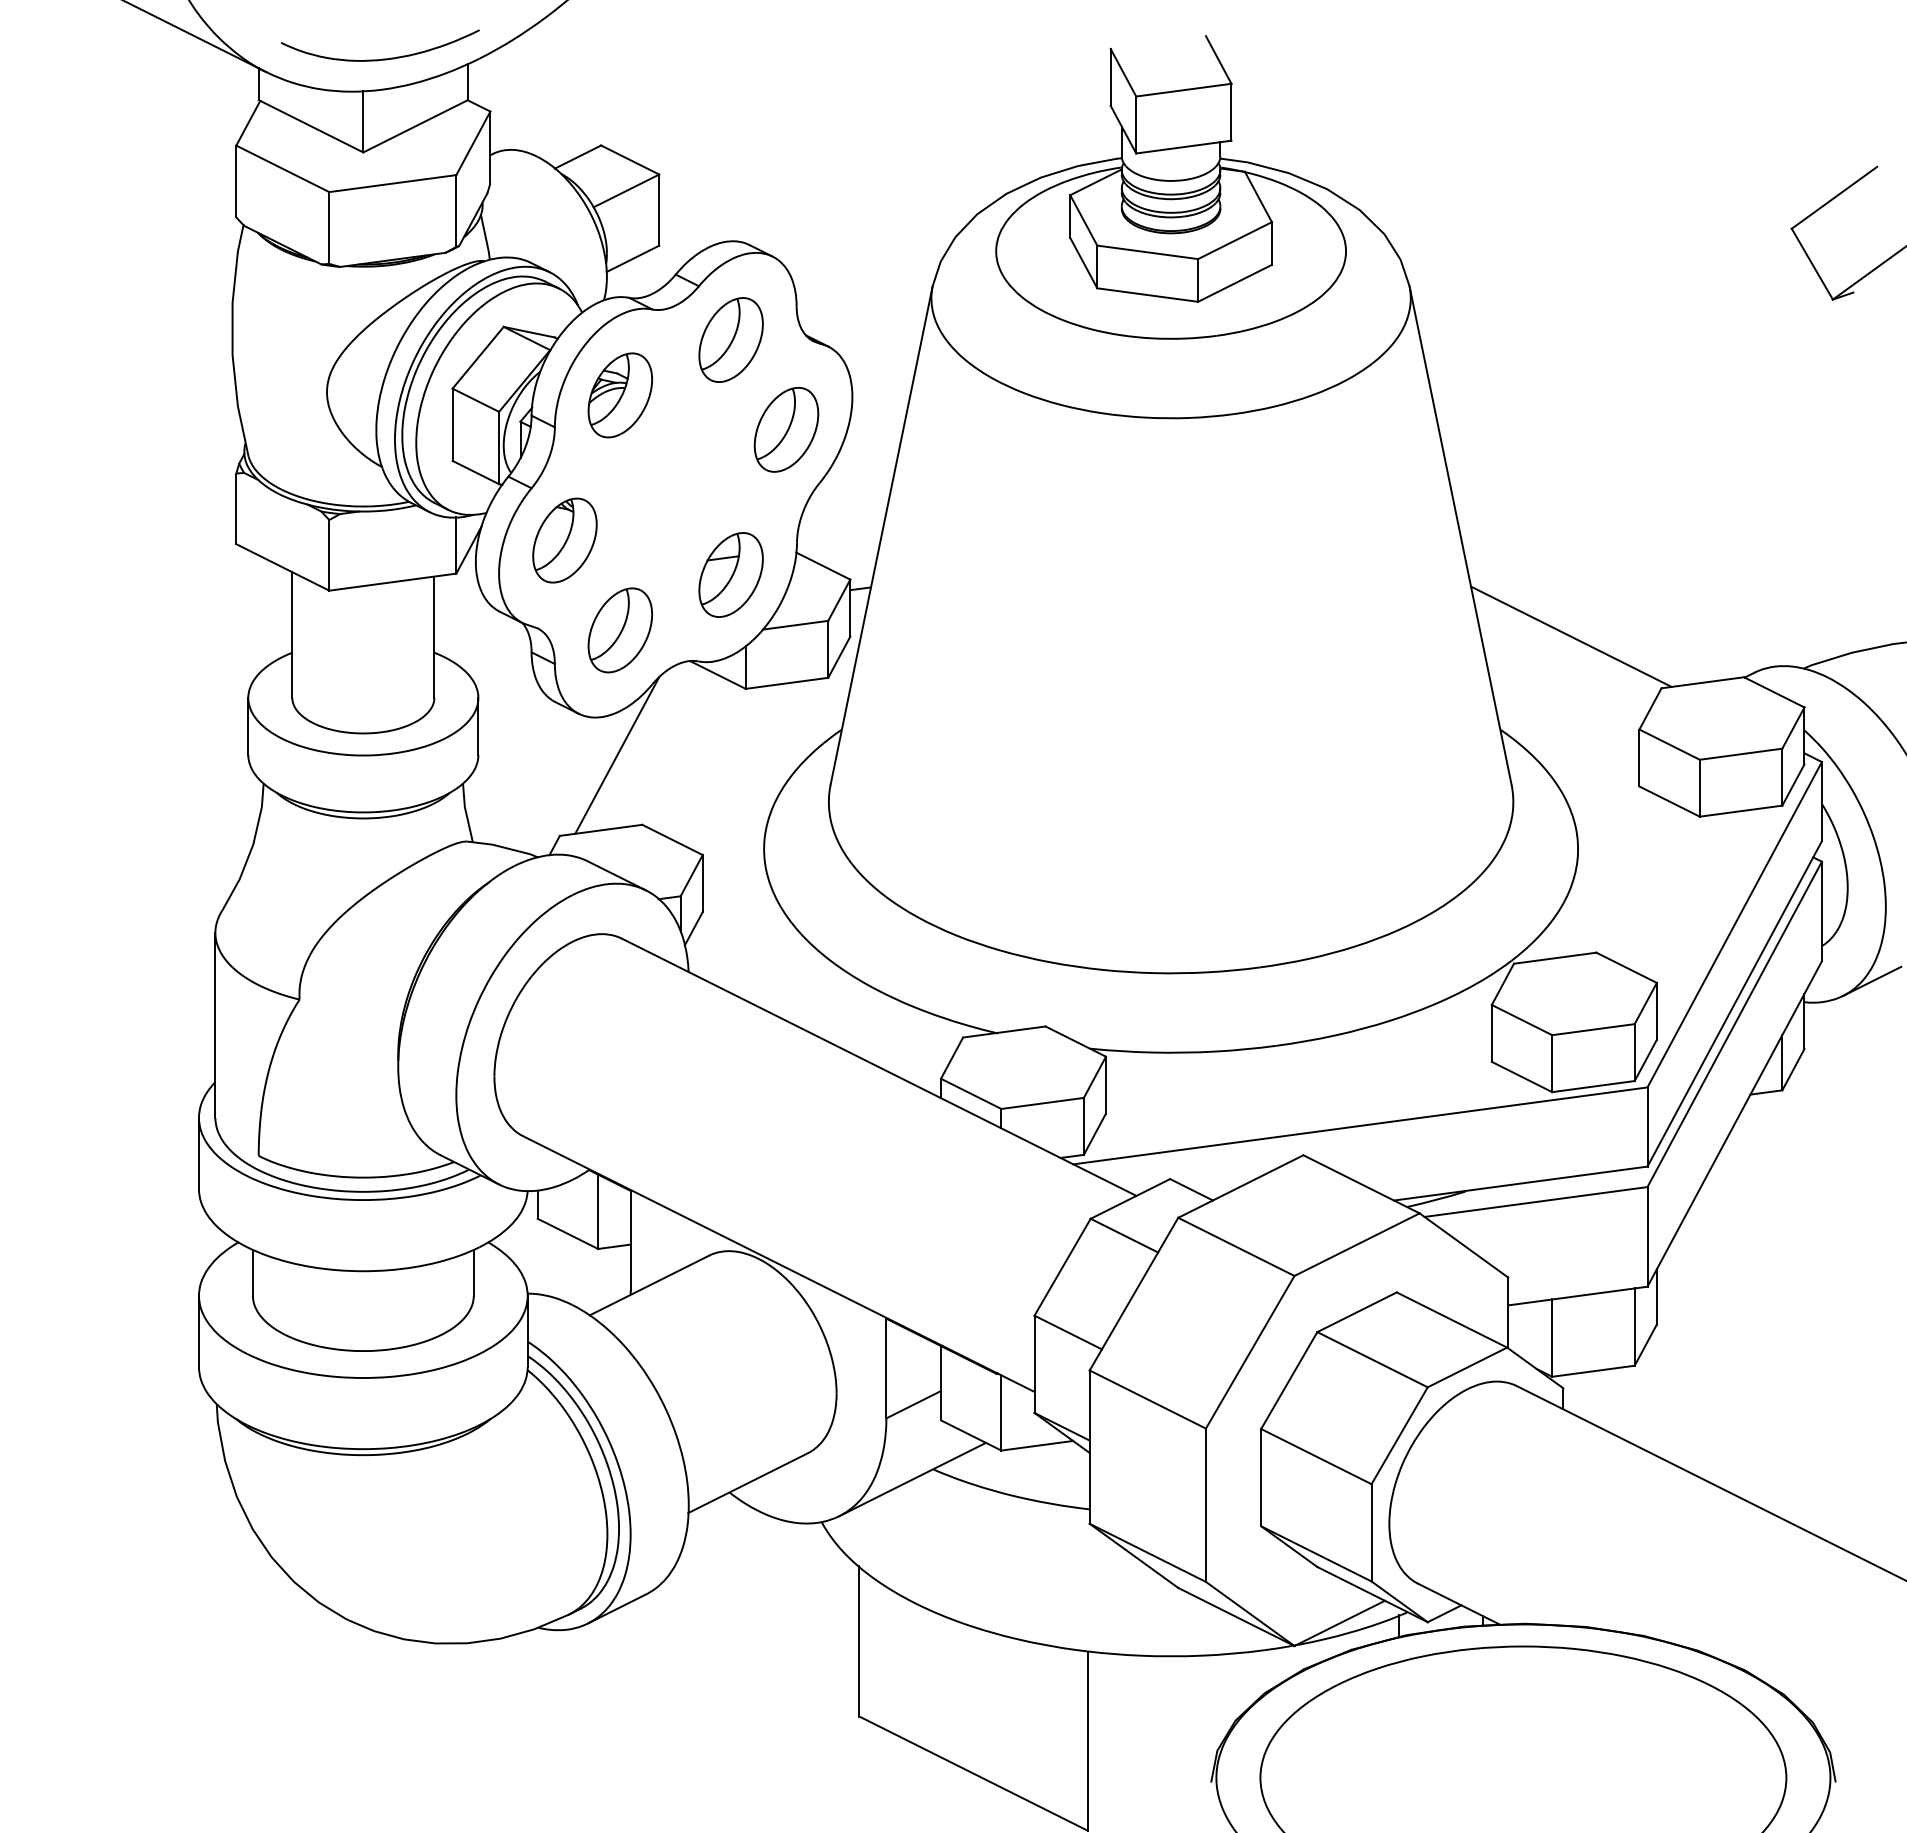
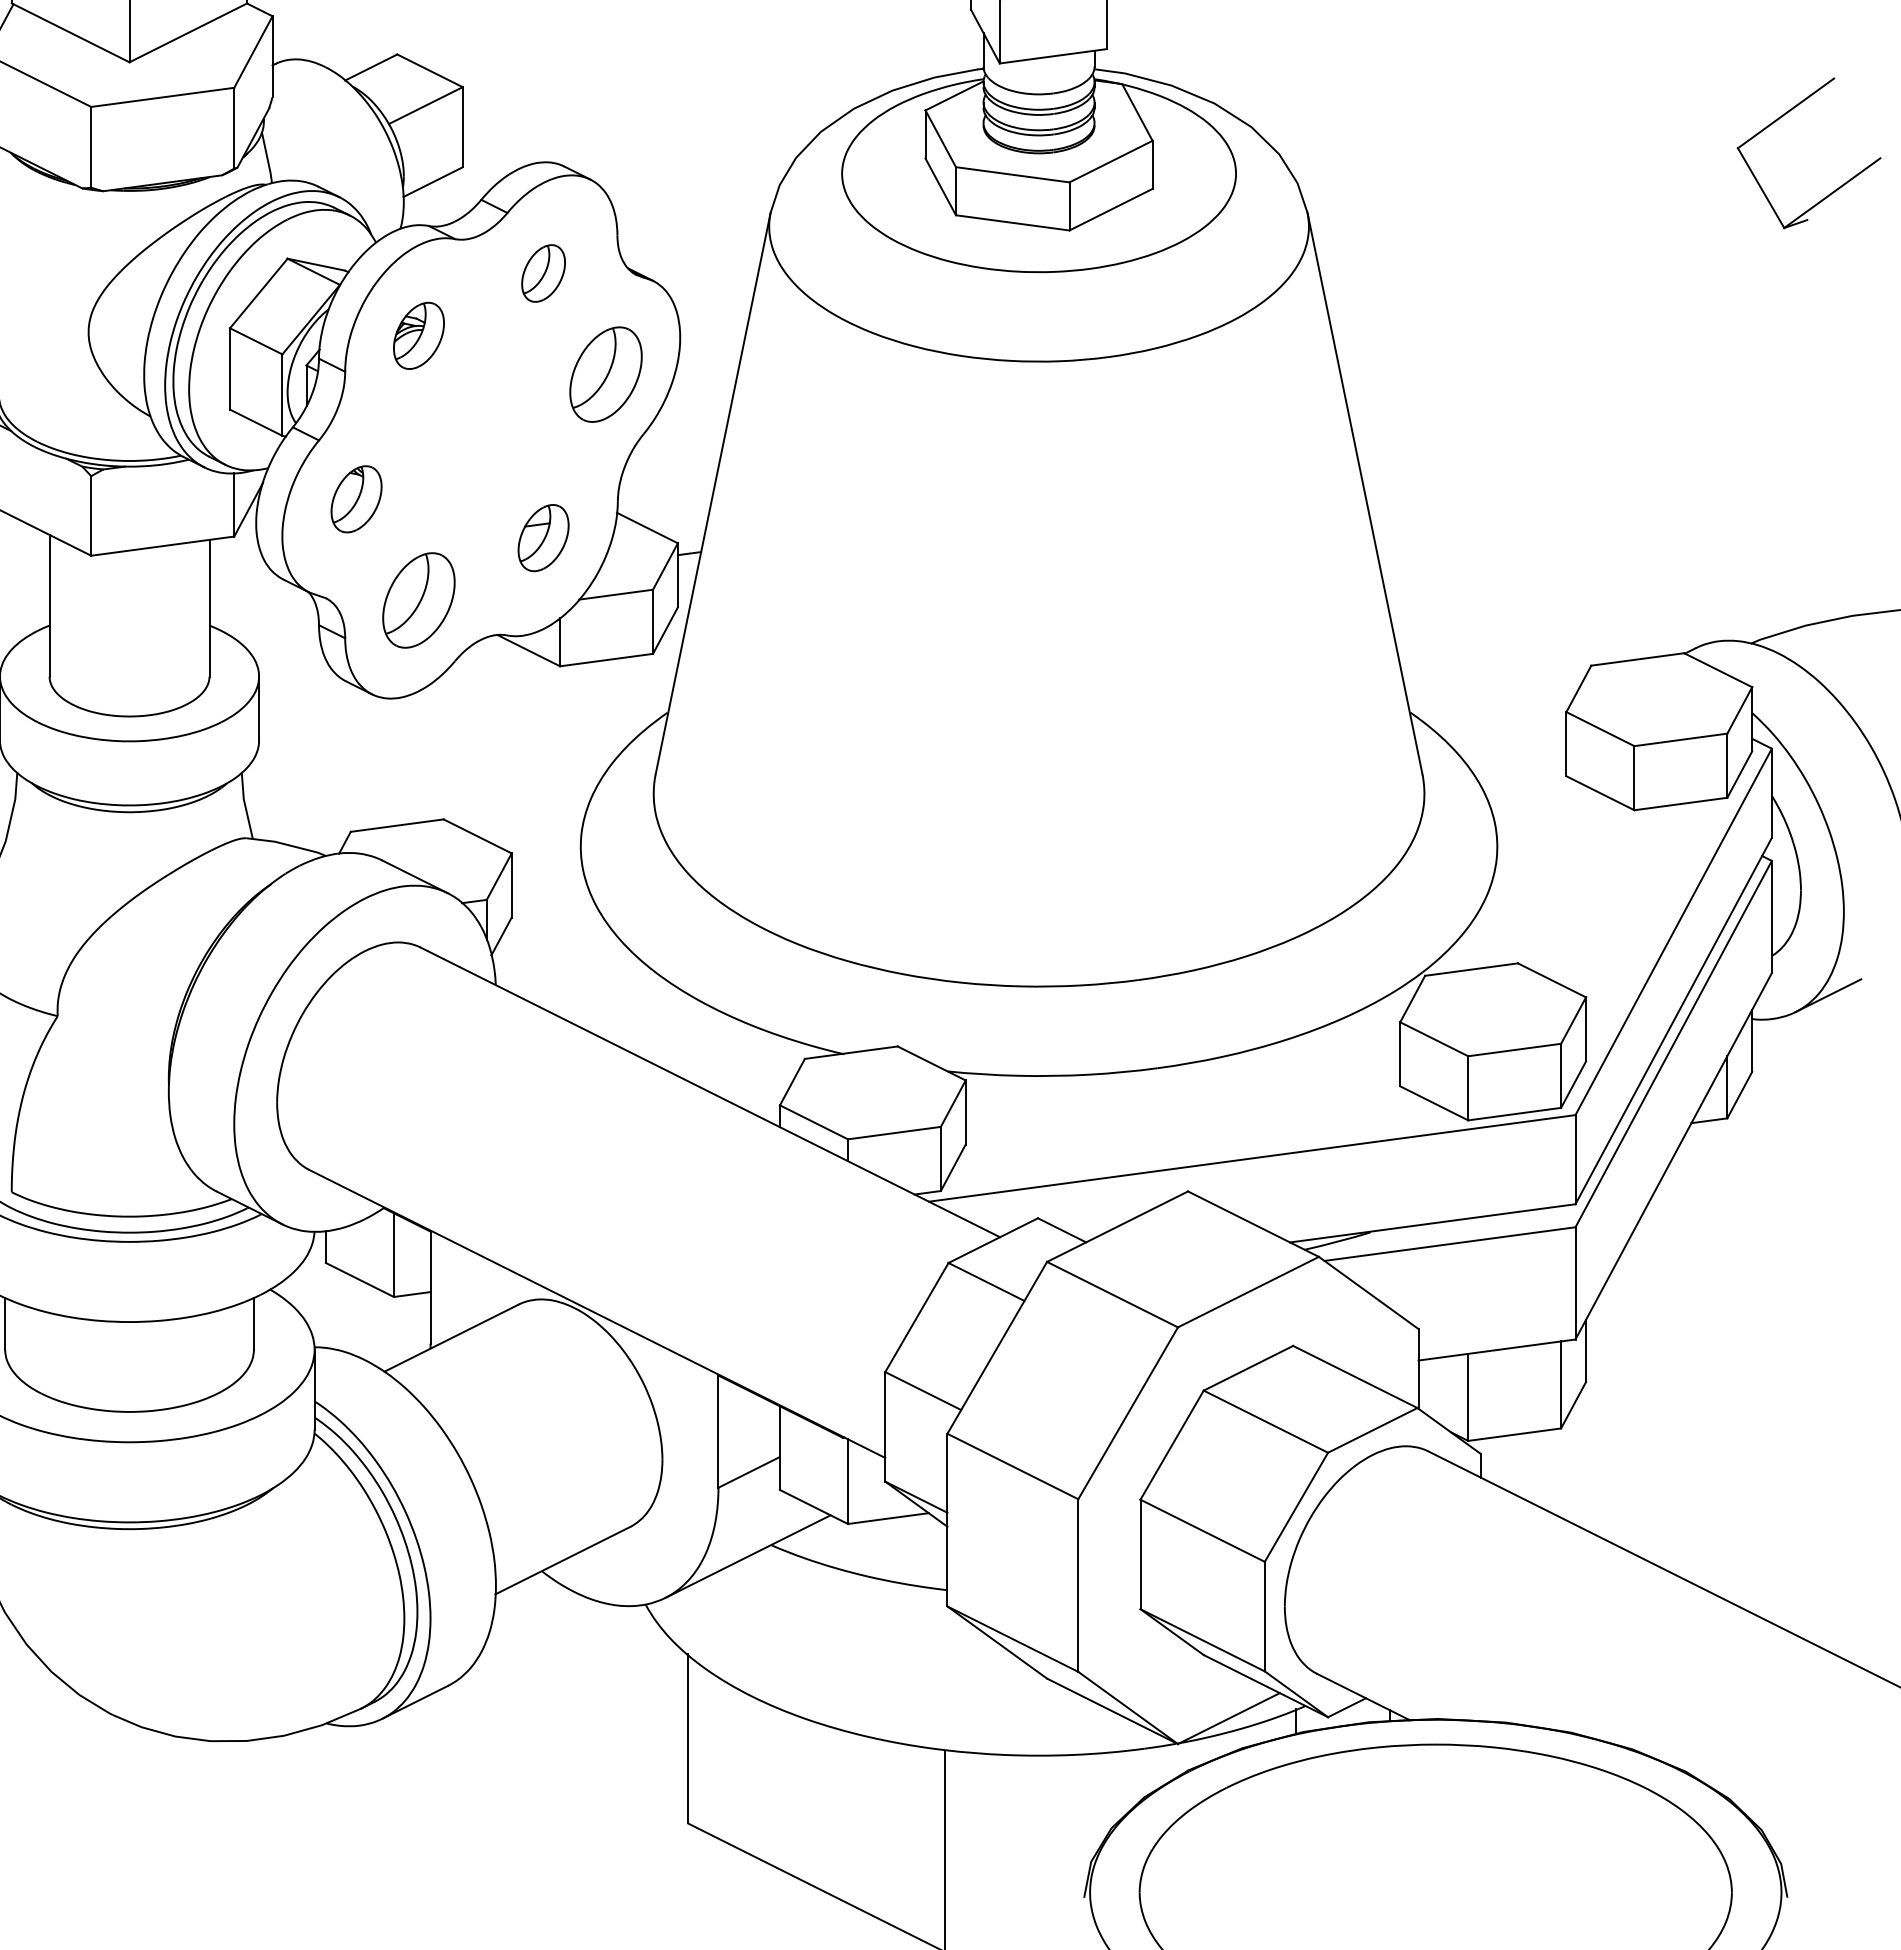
part: (730, 339) -> (542, 272), size x0.6
part: (620, 395) -> (419, 335), size x0.7
part: (564, 540) -> (356, 499), size x0.7
part: (730, 574) -> (542, 537), size x0.7
line: (1571, 636) -> (1489, 607), removed
line: (617, 755) -> (415, 741), removed

